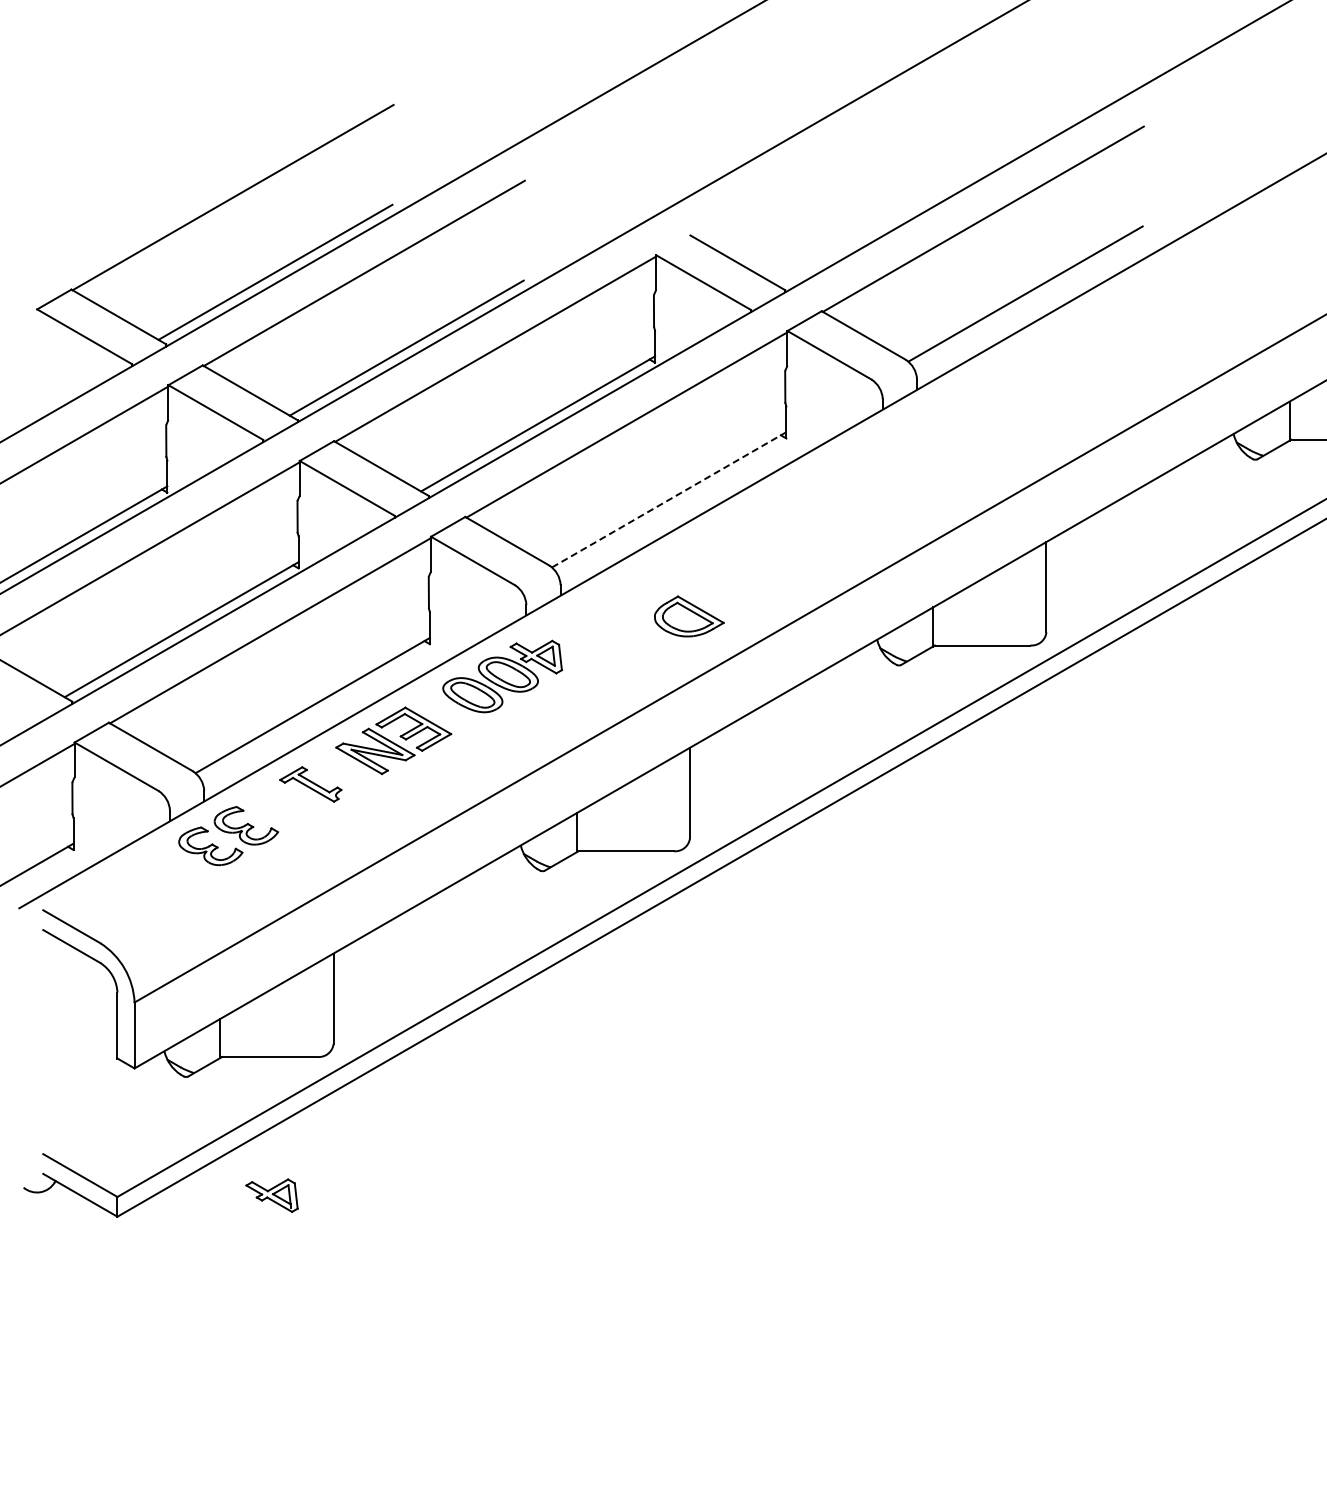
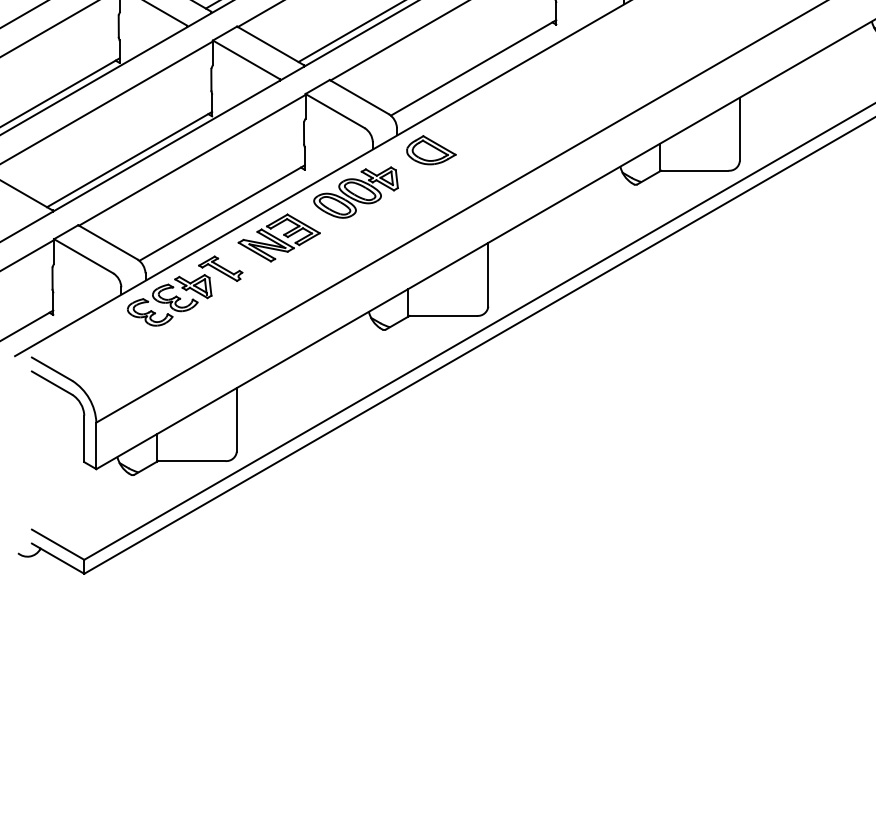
line: (669, 499) -> (473, 67), dashed -> solid
part: (689, 616) -> (431, 150), moved
part: (271, 1195) -> (192, 286), moved

